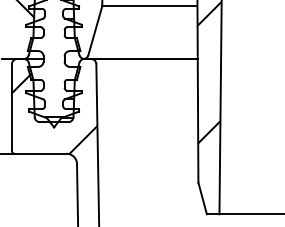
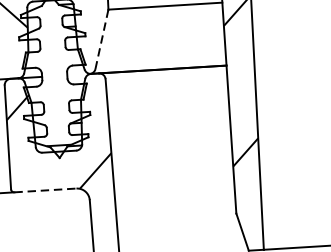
line: (95, 31) -> (102, 40), solid -> dashed
line: (40, 153) -> (45, 190), solid -> dashed

